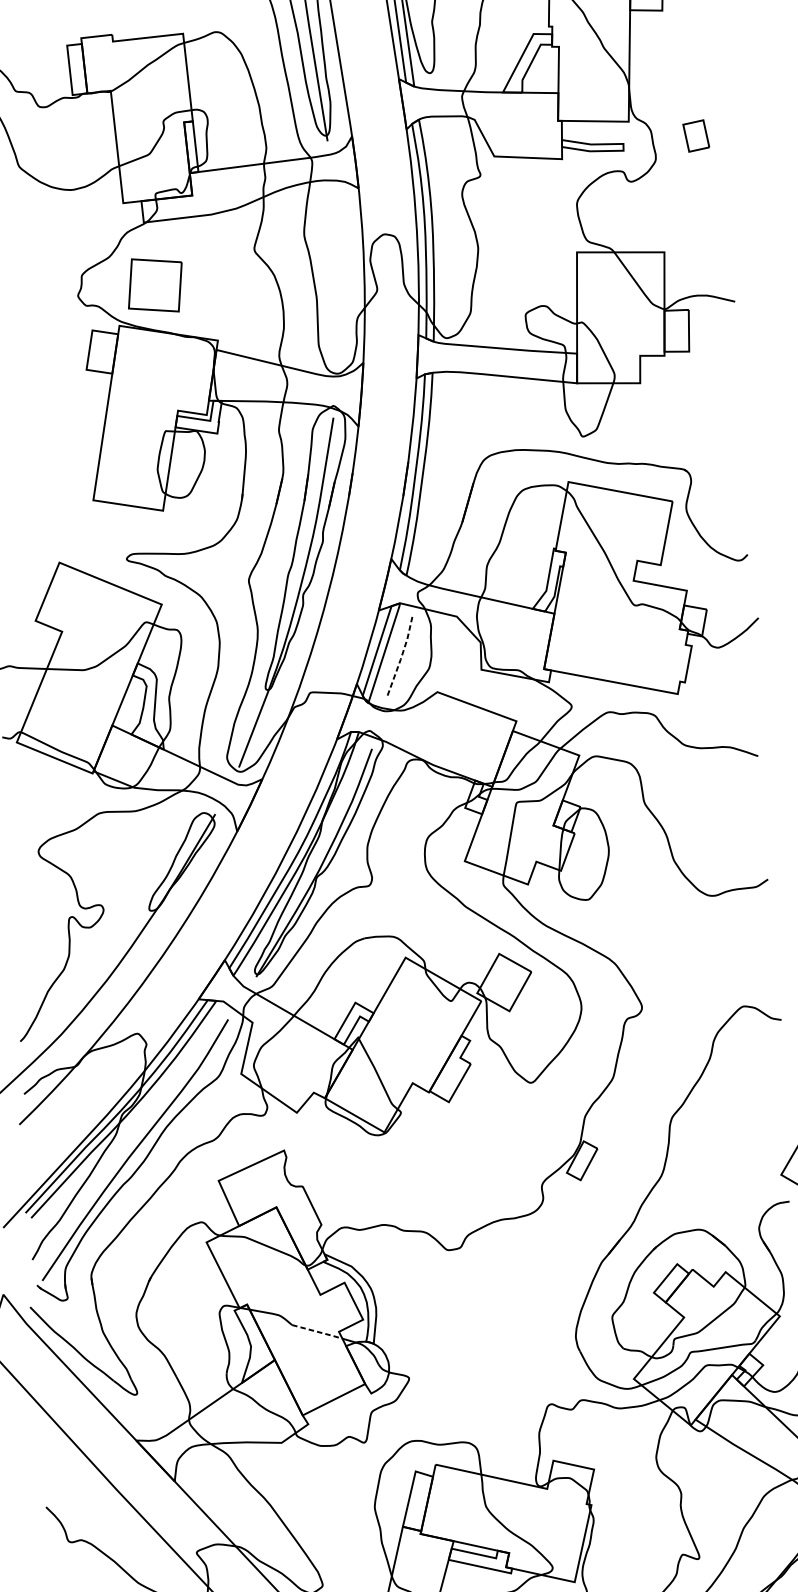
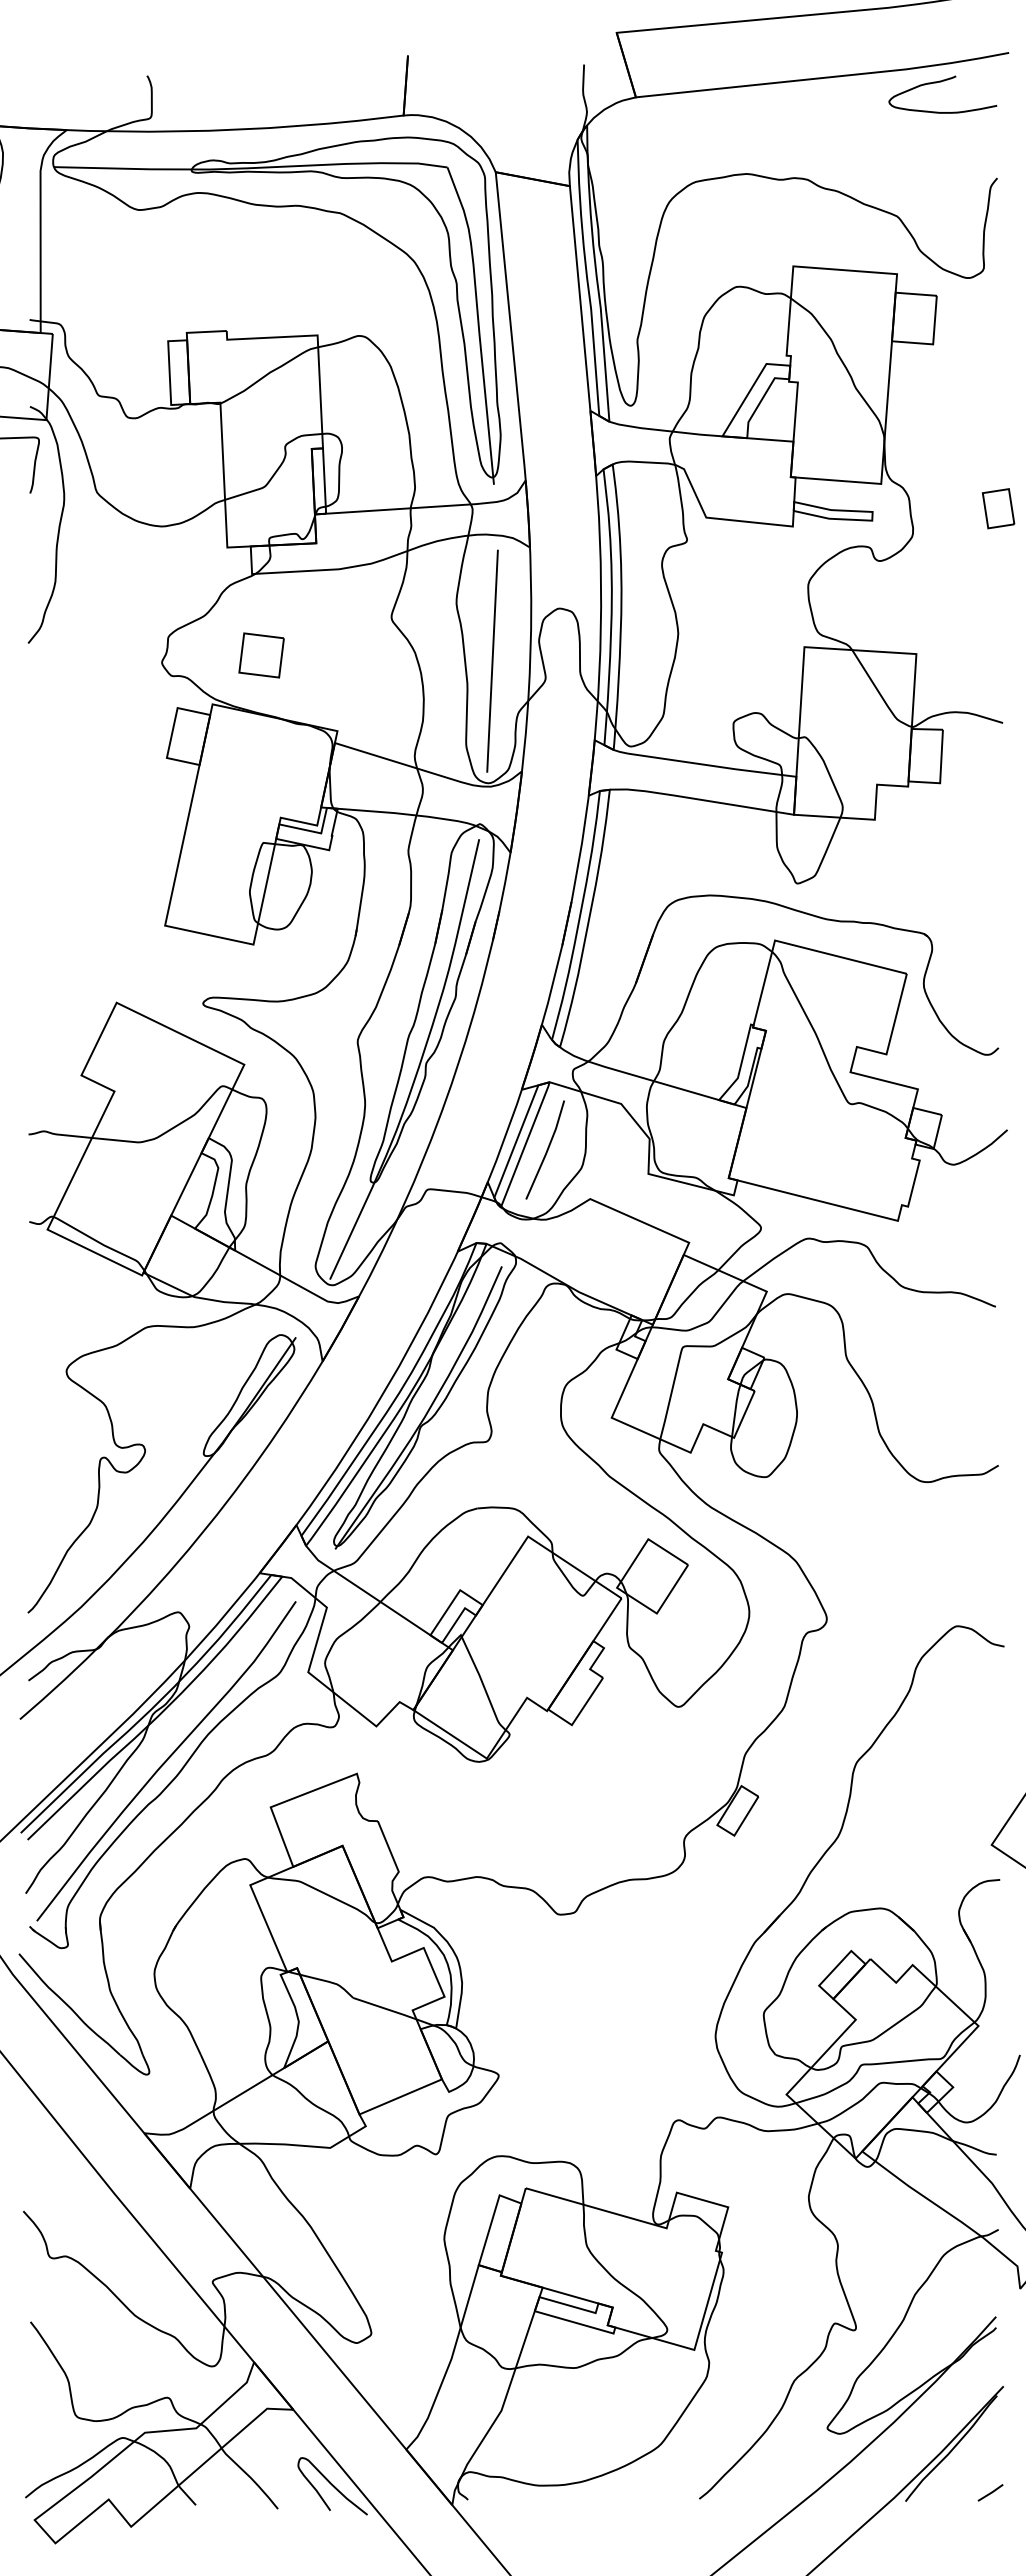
part: (696, 135) -> (998, 508), moved
line: (335, 278) -> (492, 660), added
part: (155, 285) -> (261, 655), size x0.62
line: (401, 656) -> (547, 1150), dashed -> solid
line: (317, 1331) -> (385, 2008), dashed -> solid

